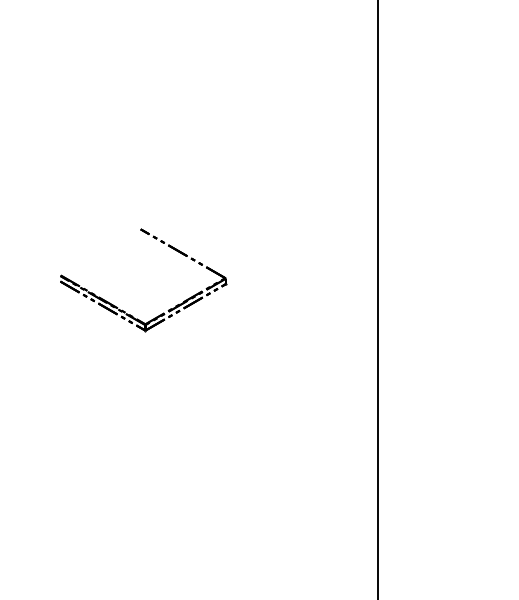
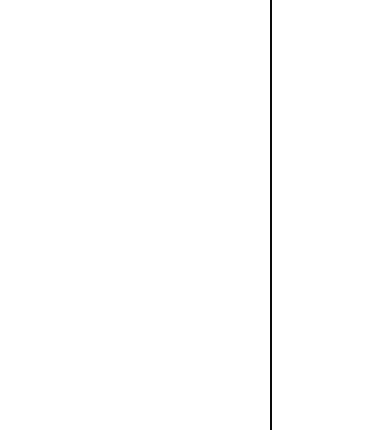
part: (124, 310) -> (89, 222), removed

